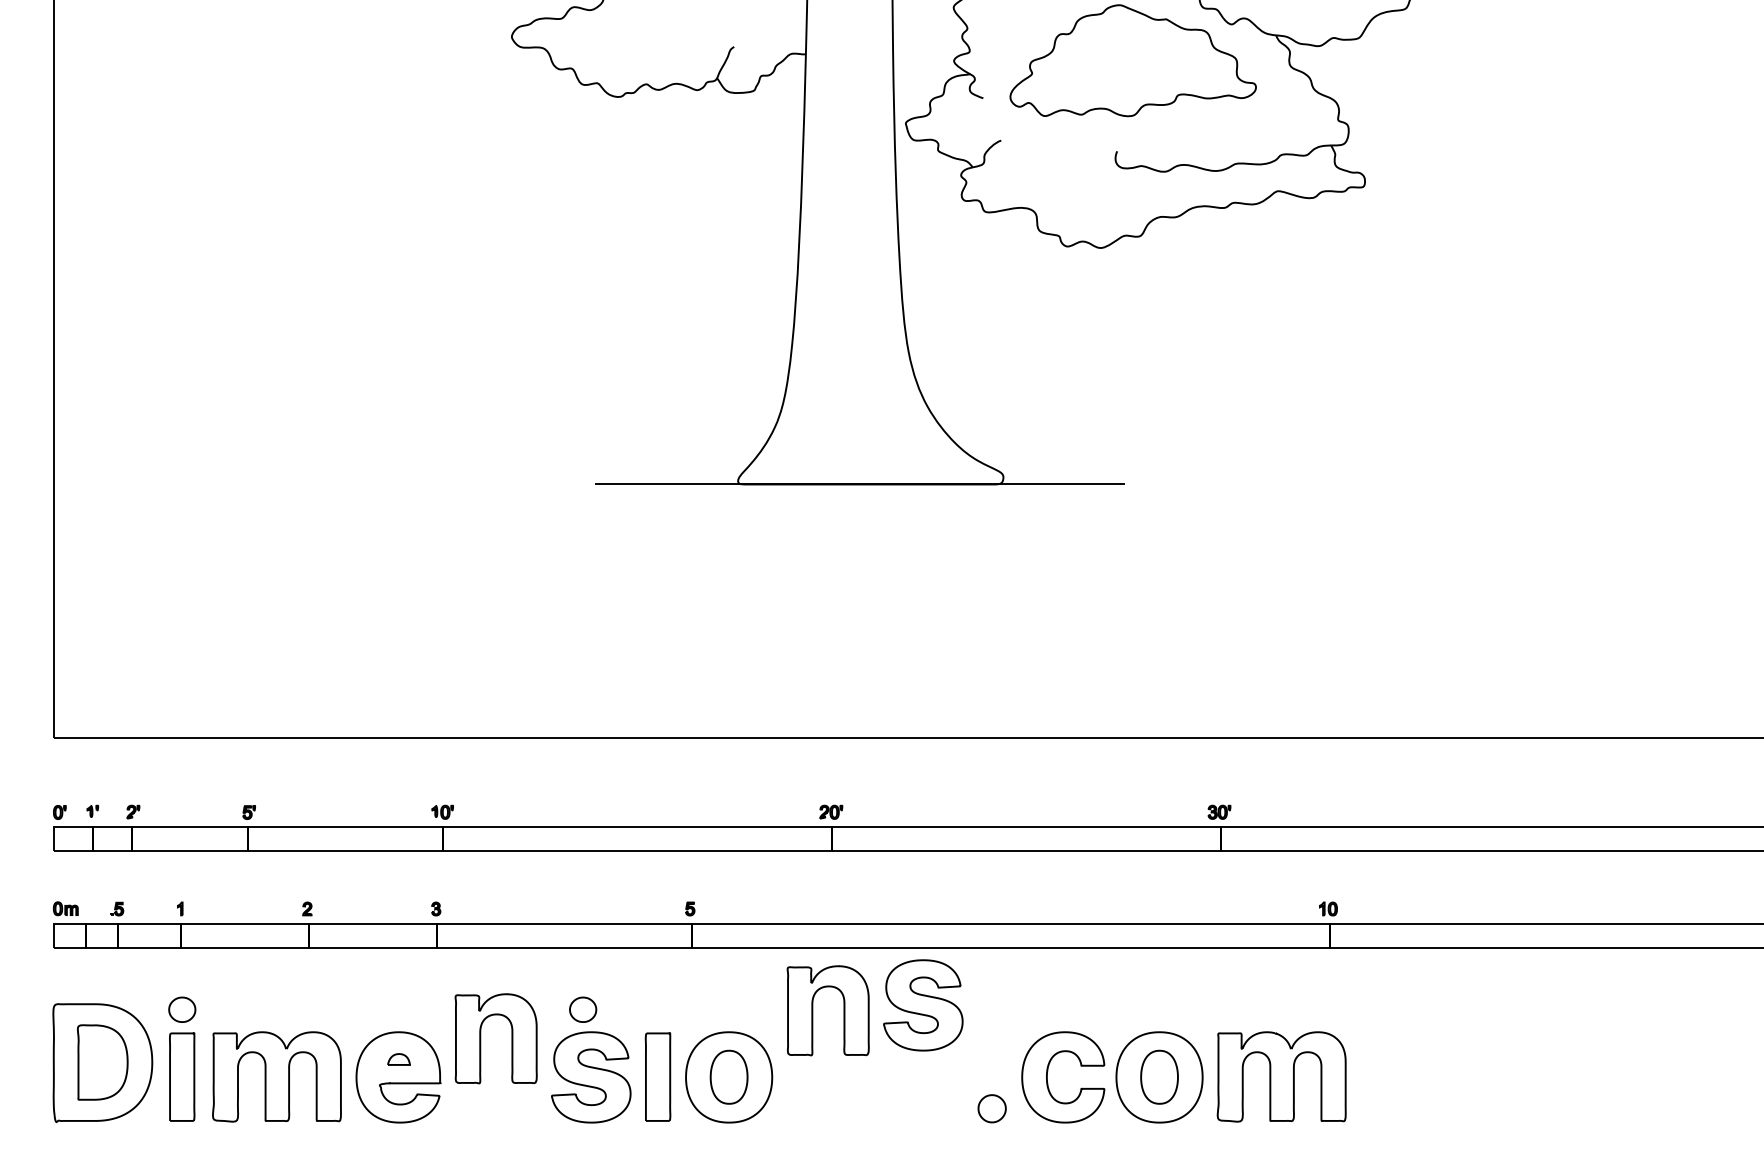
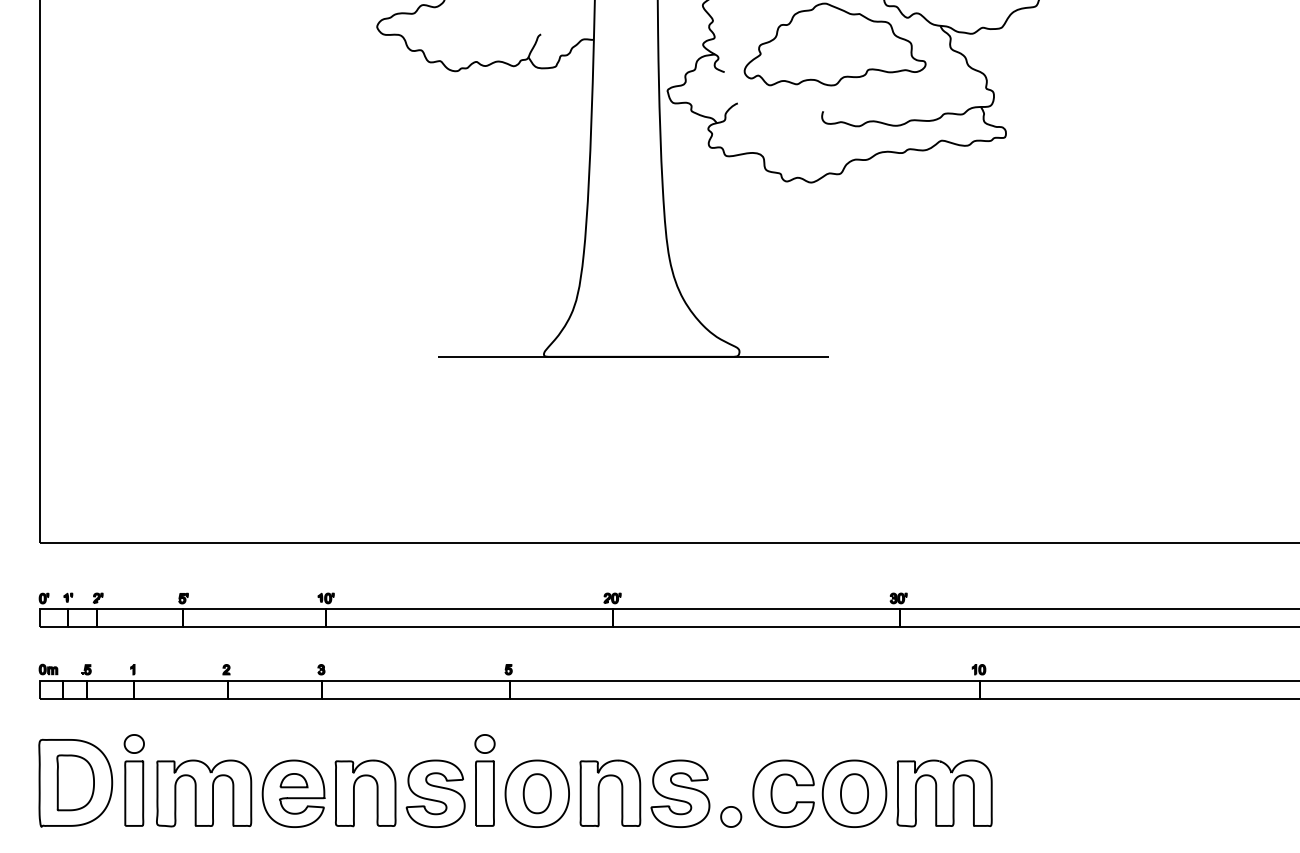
part: (923, 1005) -> (680, 793), moved
part: (583, 1009) -> (485, 743), moved
part: (813, 1010) -> (599, 793), moved
part: (481, 1038) -> (354, 793), moved
part: (398, 1059) -> (293, 780), size x1.67

